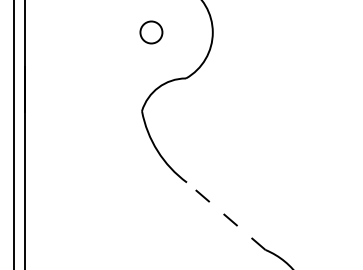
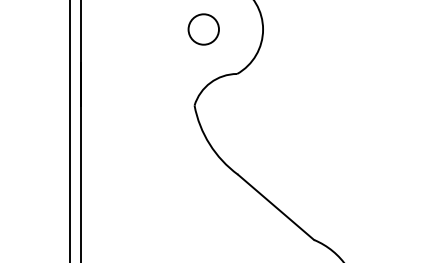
circle: (151, 32) -> (203, 29), size x1.43
line: (225, 216) -> (275, 207), dashed -> solid

